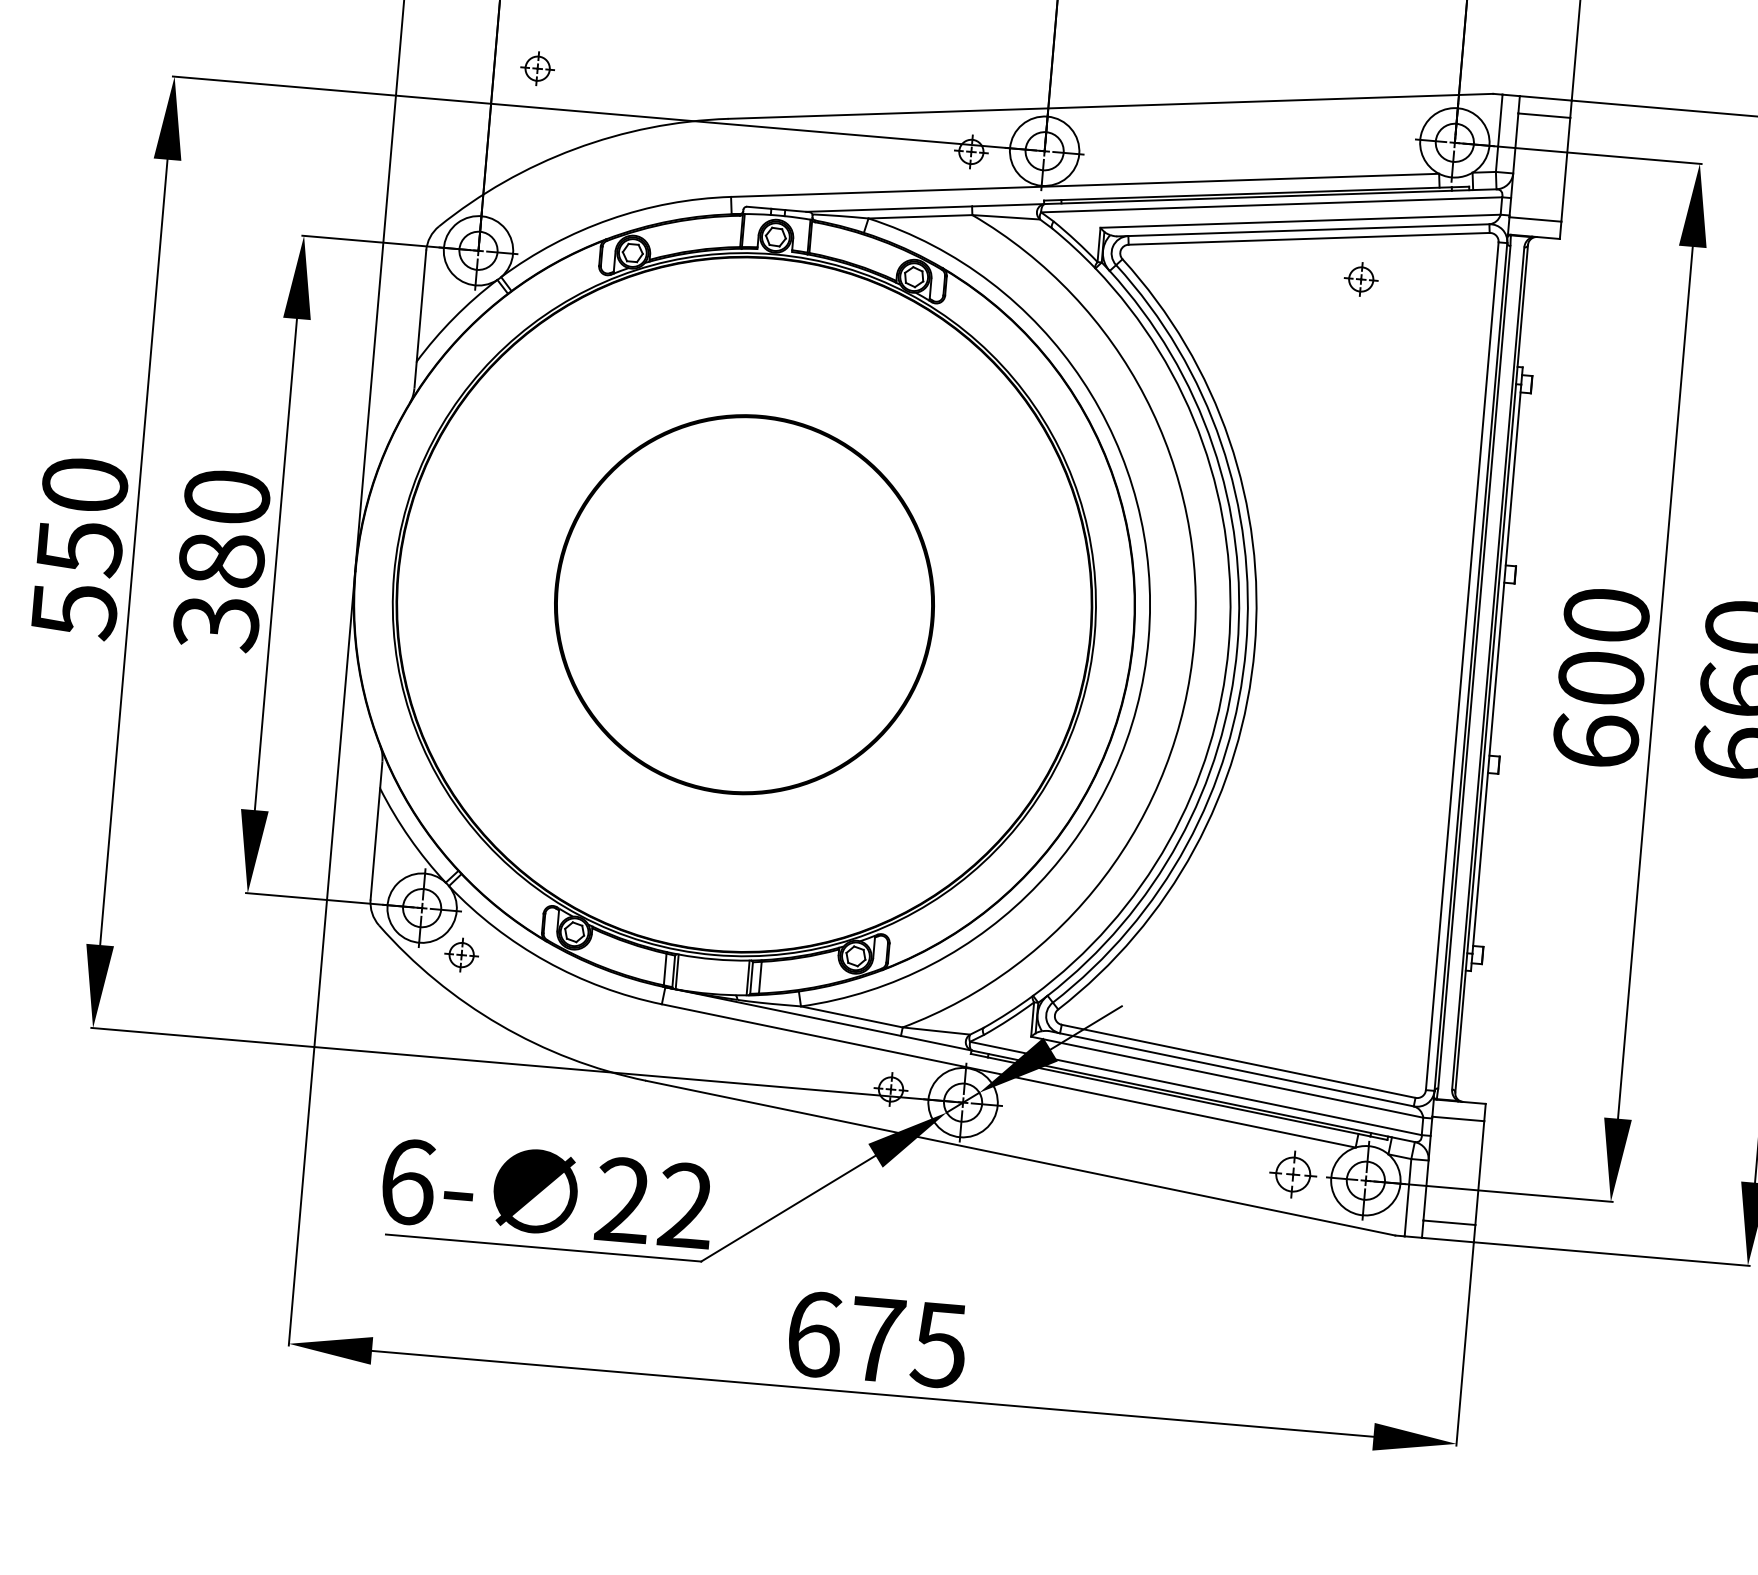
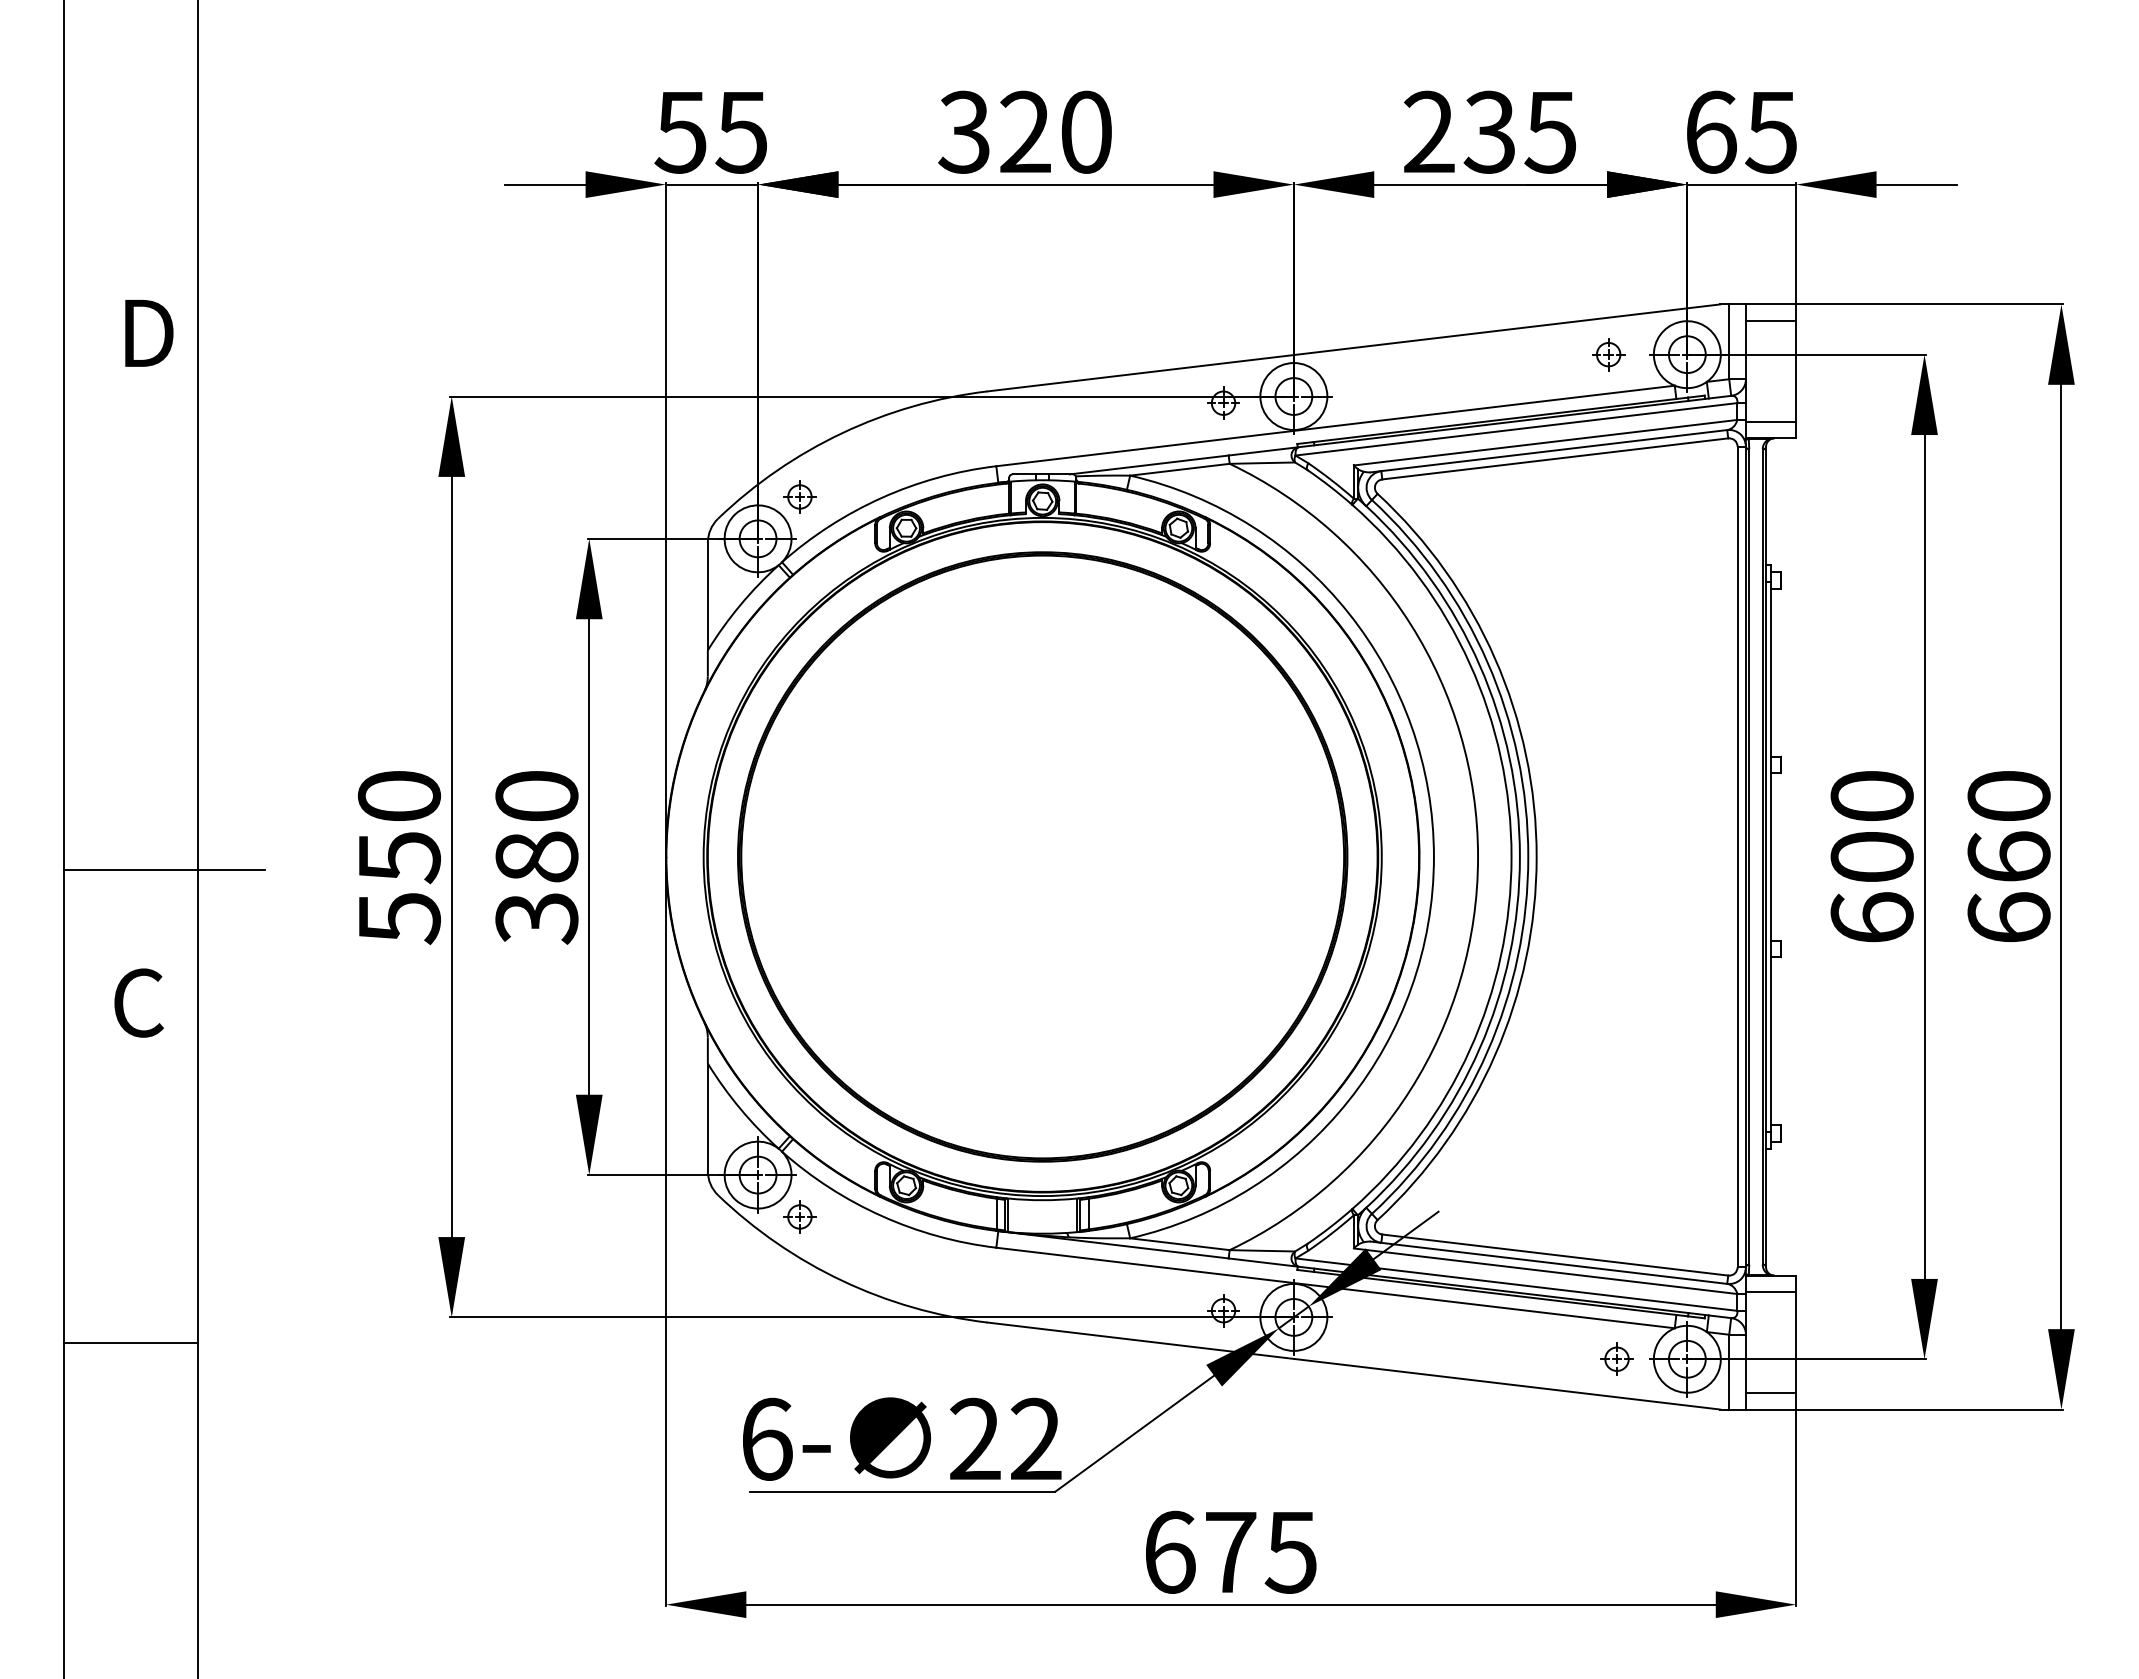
part: (537, 68) -> (799, 496), moved
part: (1361, 279) -> (1608, 354), moved
part: (744, 604) -> (1042, 856), size x1.67
part: (1292, 1173) -> (1616, 1358), size x0.71

